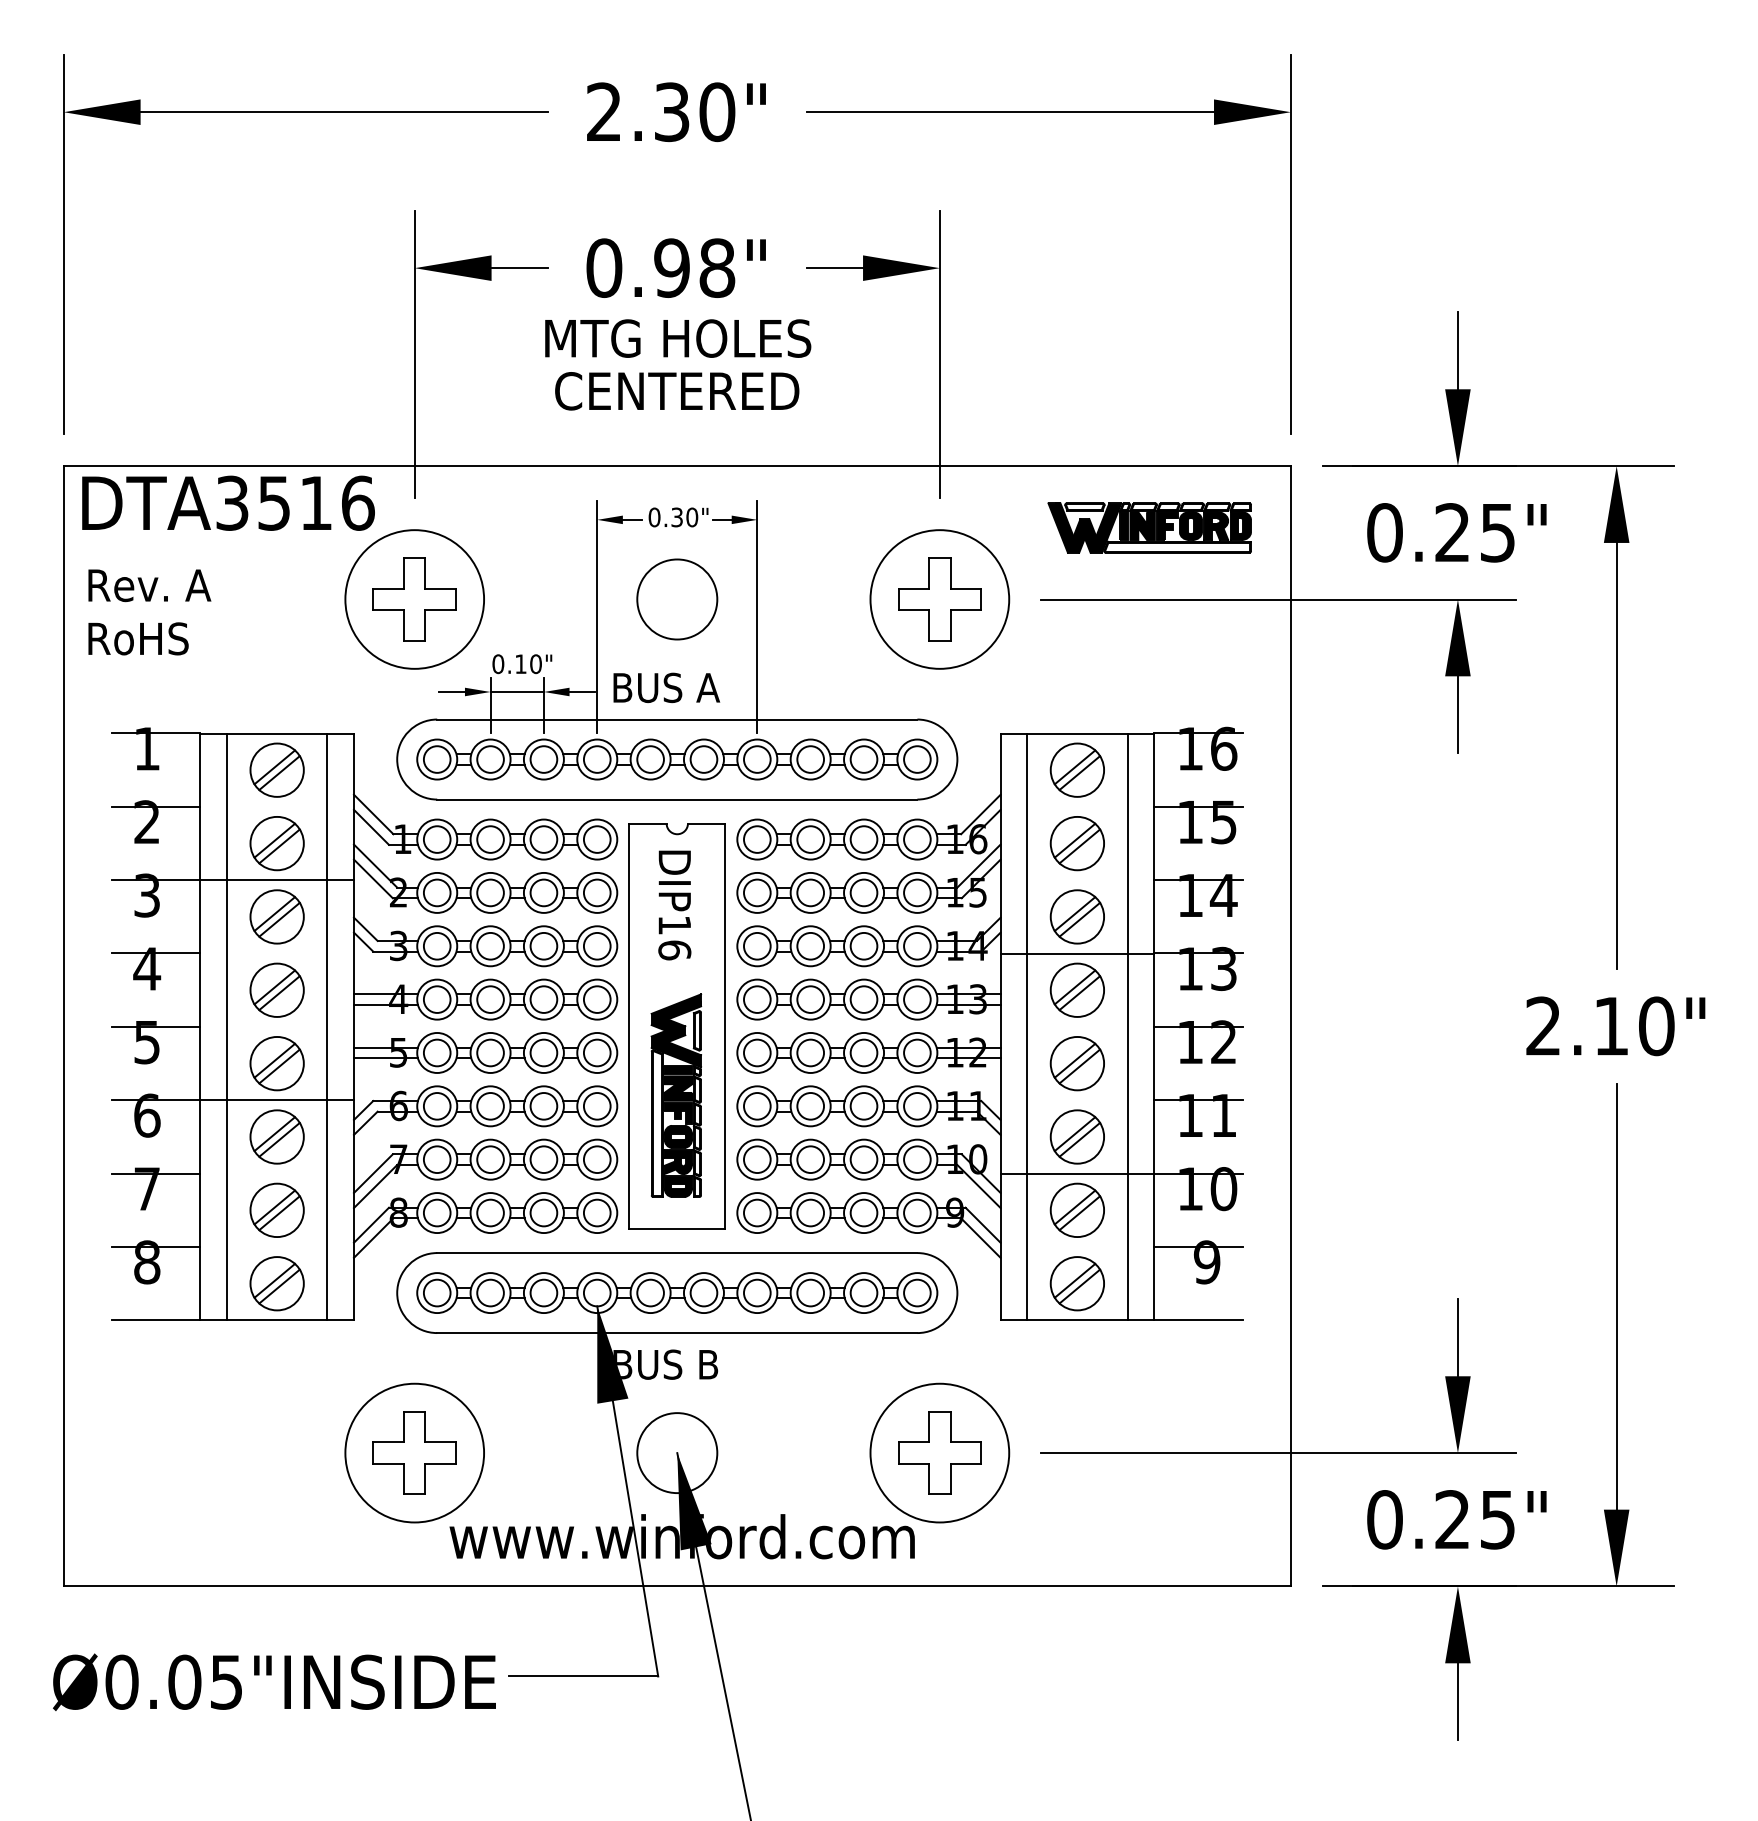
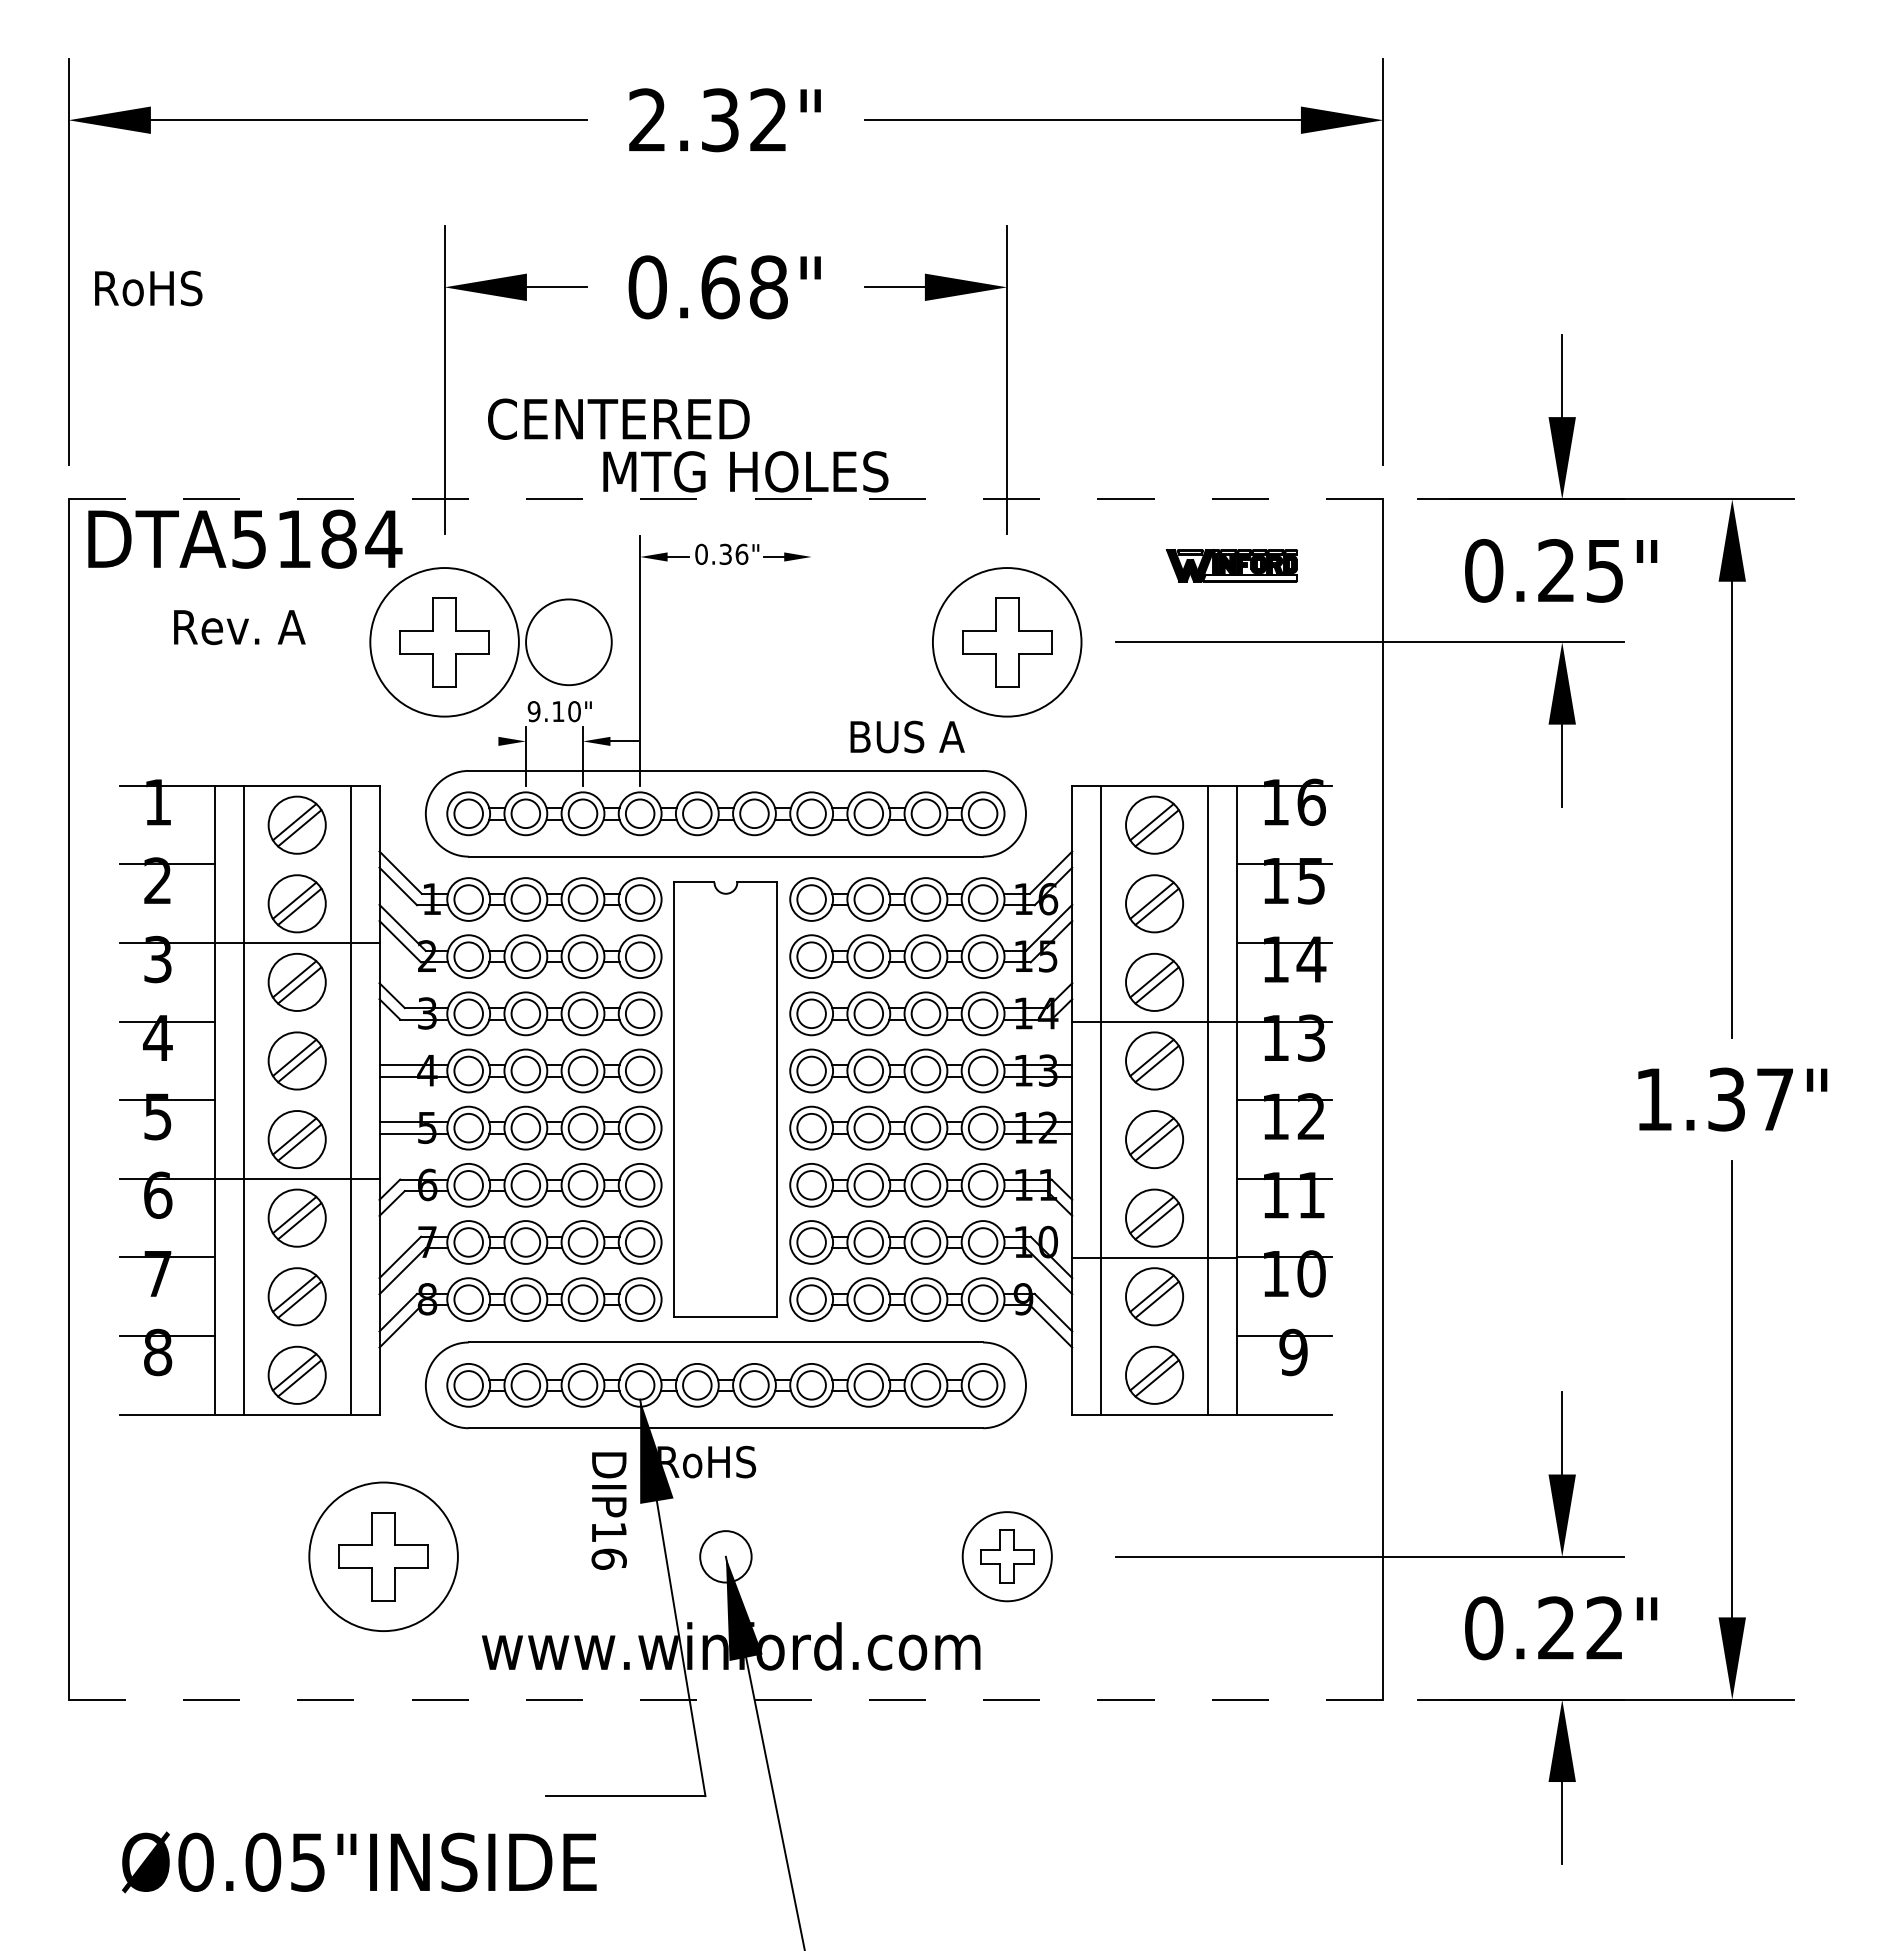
text: (717, 112) -> (768, 120), 2.30" -> 2.32"
text: (672, 268) -> (720, 287), 0.98" -> 0.68"
text: (677, 338) -> (745, 471), moved
text: (676, 390) -> (618, 418), moved
line: (677, 466) -> (726, 499), solid -> dashed
text: (296, 502) -> (317, 538), DTA3516 -> DTA5184
text: (691, 516) -> (741, 553), 0.30" -> 0.36"
part: (1149, 527) -> (1231, 565), size x0.6
text: (149, 585) -> (239, 627), moved
circle: (676, 599) -> (568, 642), moved
line: (757, 616) -> (811, 660), removed
text: (138, 638) -> (148, 288), moved
text: (497, 664) -> (533, 711), 0.10" -> 9.10"
text: (666, 687) -> (907, 736), moved
line: (451, 692) -> (484, 741), removed
line: (517, 692) -> (554, 741), removed
text: (674, 904) -> (608, 1510), moved
text: (1600, 1026) -> (1714, 1099), 2.10" -> 1.37"
part: (675, 1095) -> (724, 1173), removed
text: (667, 1364) -> (715, 1461), BUS B -> RoHS
part: (414, 1452) -> (383, 1556), moved
circle: (676, 1452) -> (725, 1556), size x0.6
part: (940, 1452) -> (1007, 1556), size x0.6
text: (1497, 1520) -> (1604, 1628), 0.25" -> 0.22"
line: (677, 1586) -> (726, 1699), solid -> dashed
text: (274, 1682) -> (359, 1862), moved

